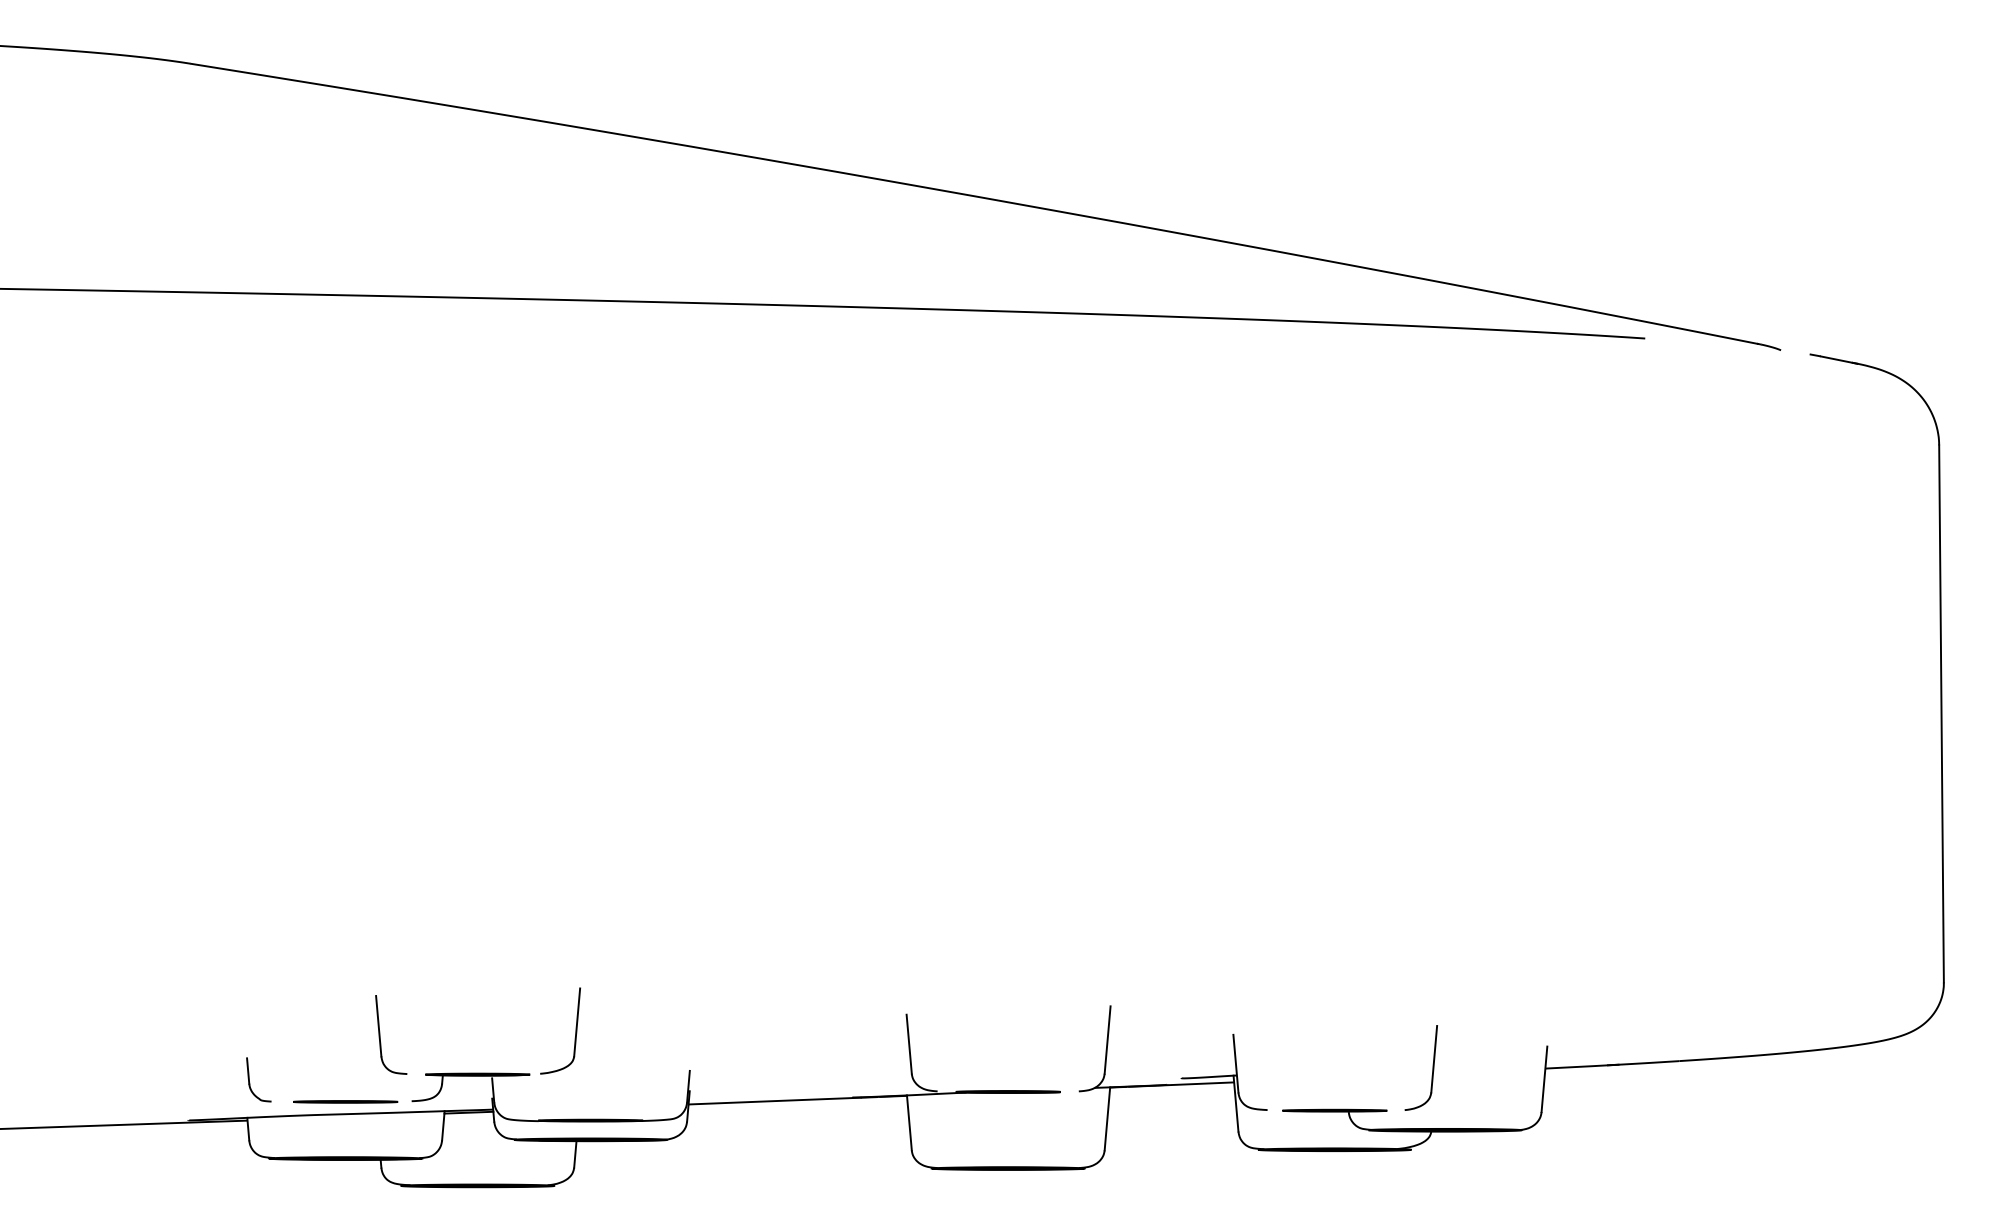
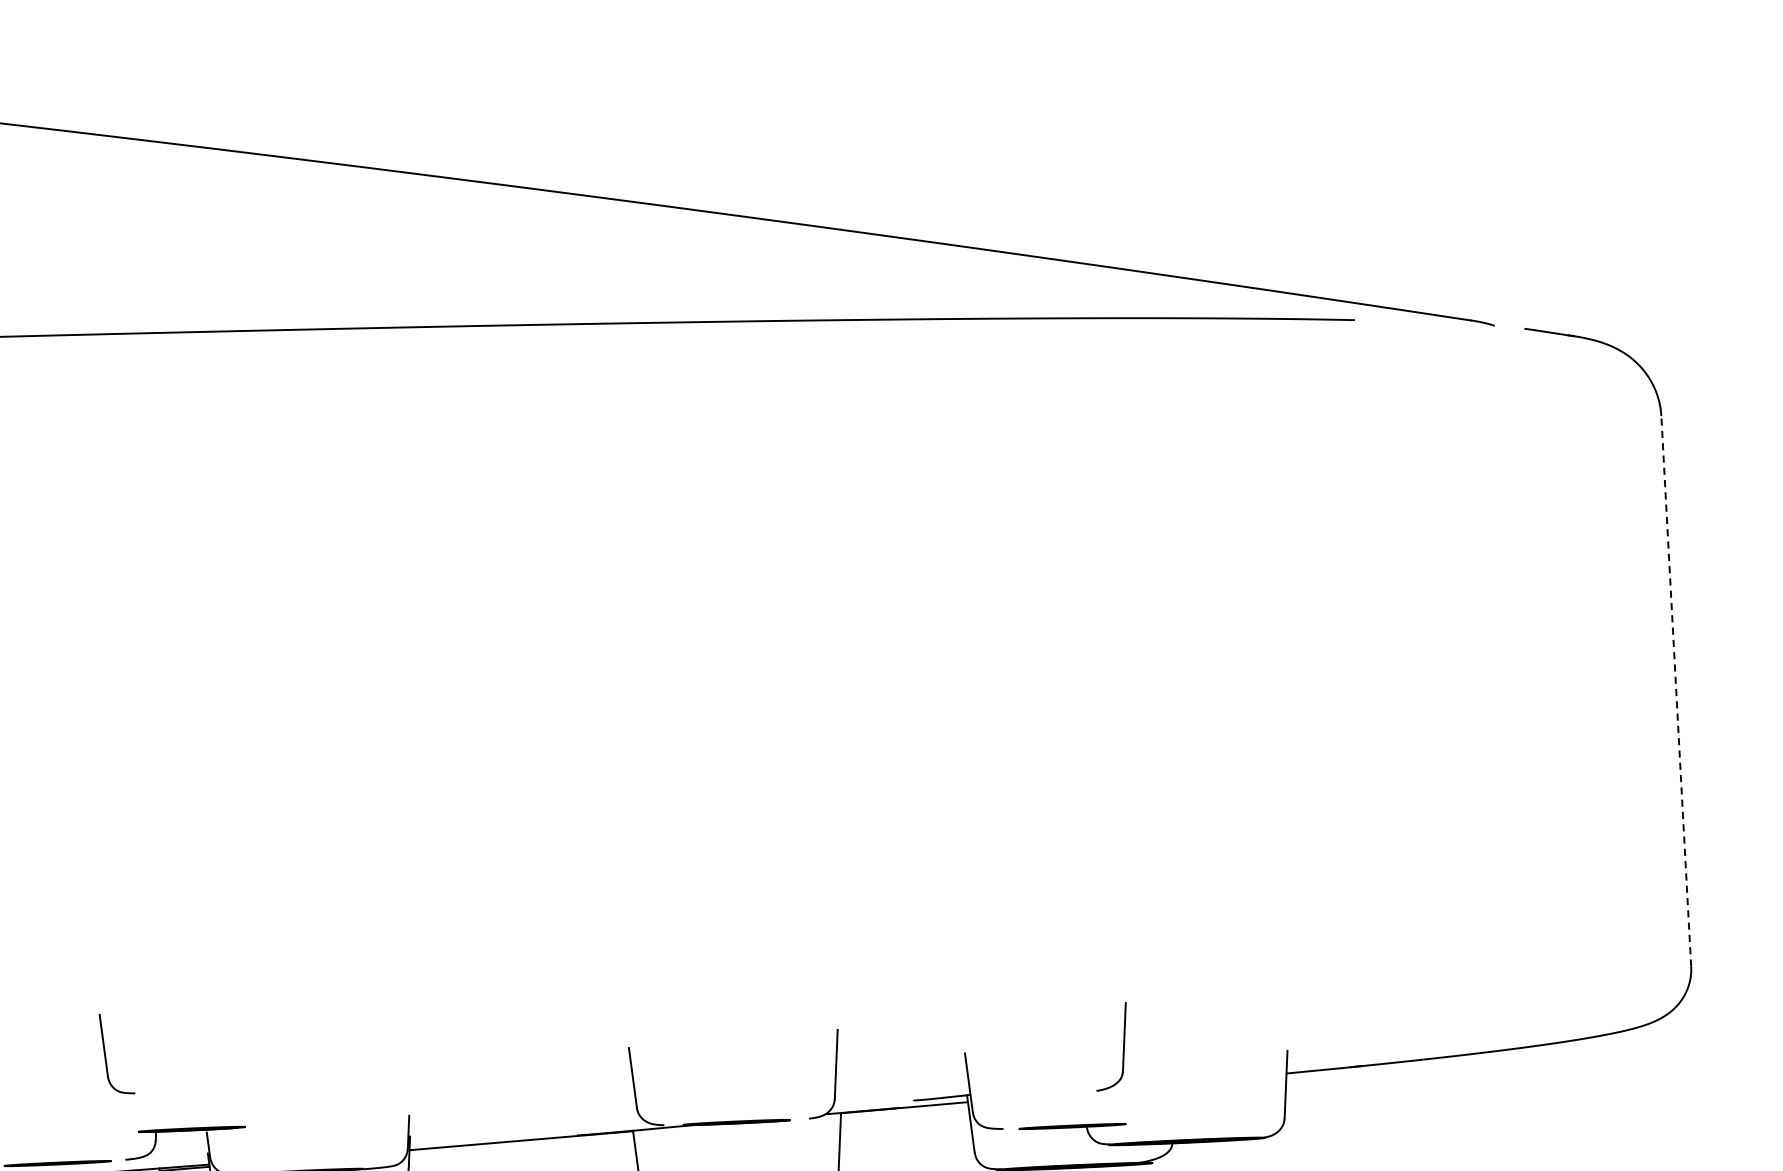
line: (1941, 713) -> (1676, 690), solid -> dashed
part: (575, 1030) -> (290, 1079), removed
part: (380, 1034) -> (106, 1054), moved
part: (1432, 1067) -> (1123, 1045), moved

